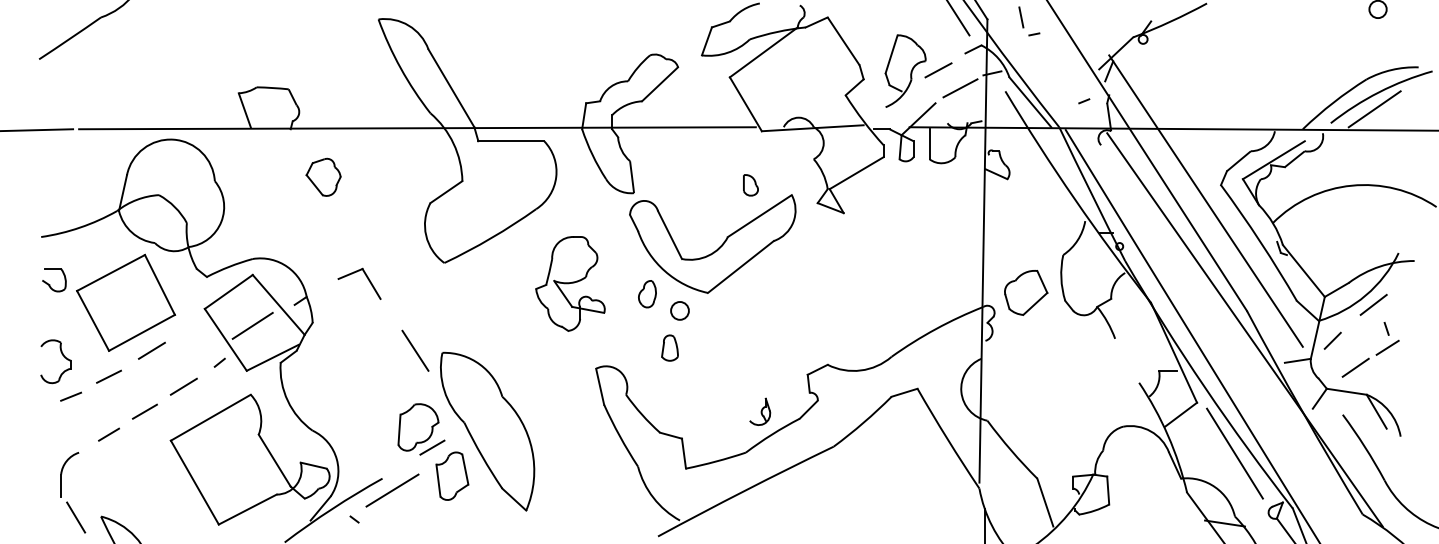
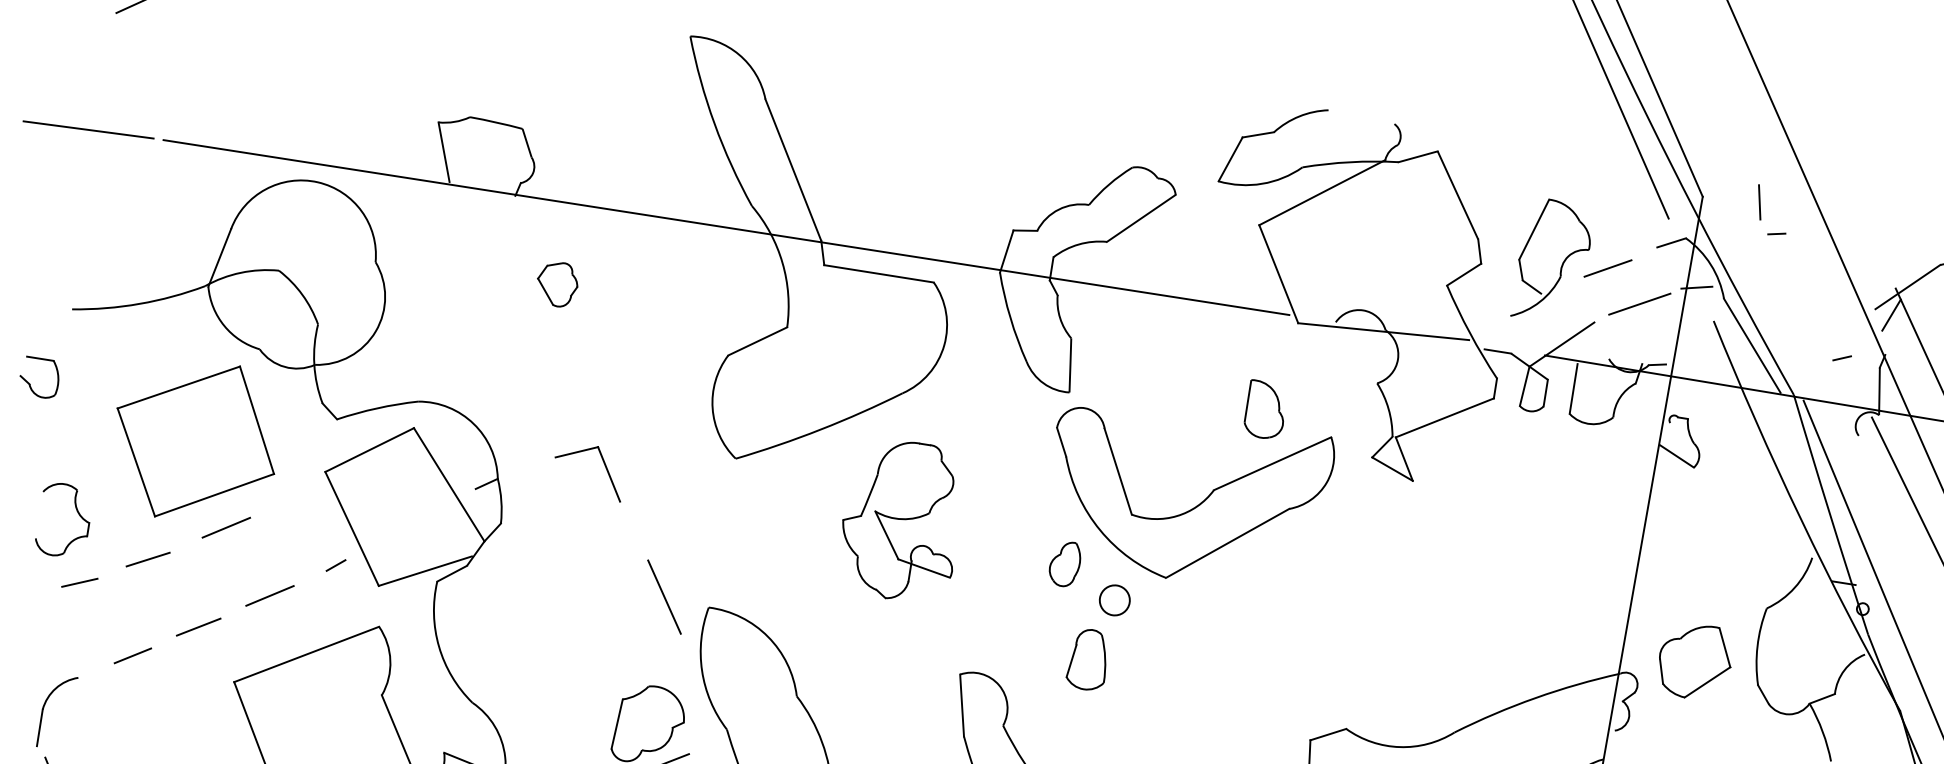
part: (323, 176) -> (557, 283), size x0.7
part: (750, 185) -> (1265, 410), size x1.6
part: (54, 280) -> (39, 378), moved
part: (570, 283) -> (901, 519), moved
line: (252, 325) -> (400, 512), removed
part: (669, 347) -> (1087, 658), size x1.4

